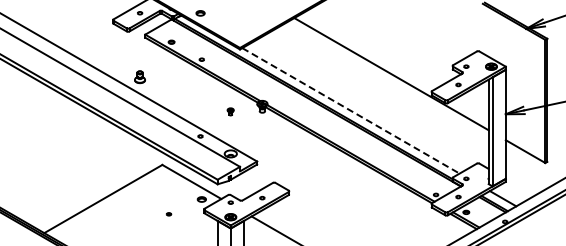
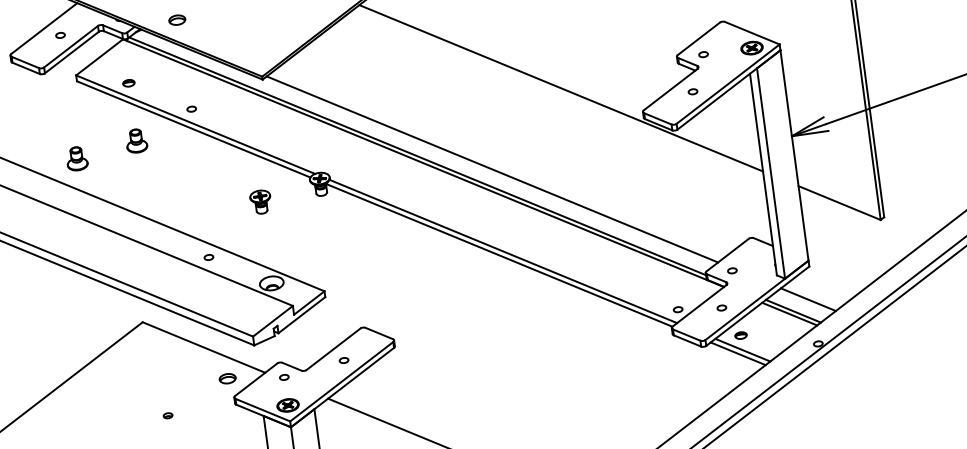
part: (171, 72) -> (136, 141), added
part: (230, 111) -> (260, 201), size x1.67
line: (351, 111) -> (493, 170), dashed -> solid

